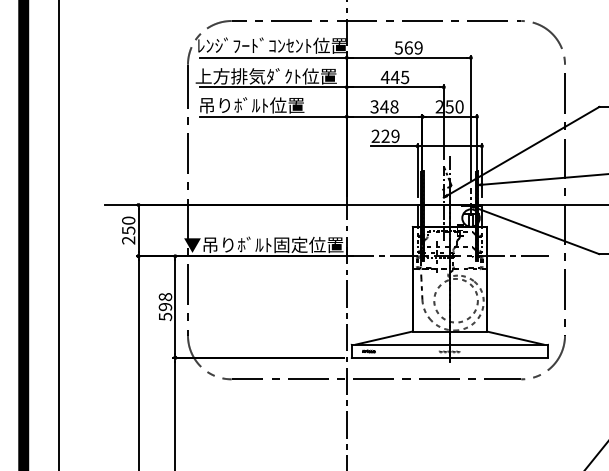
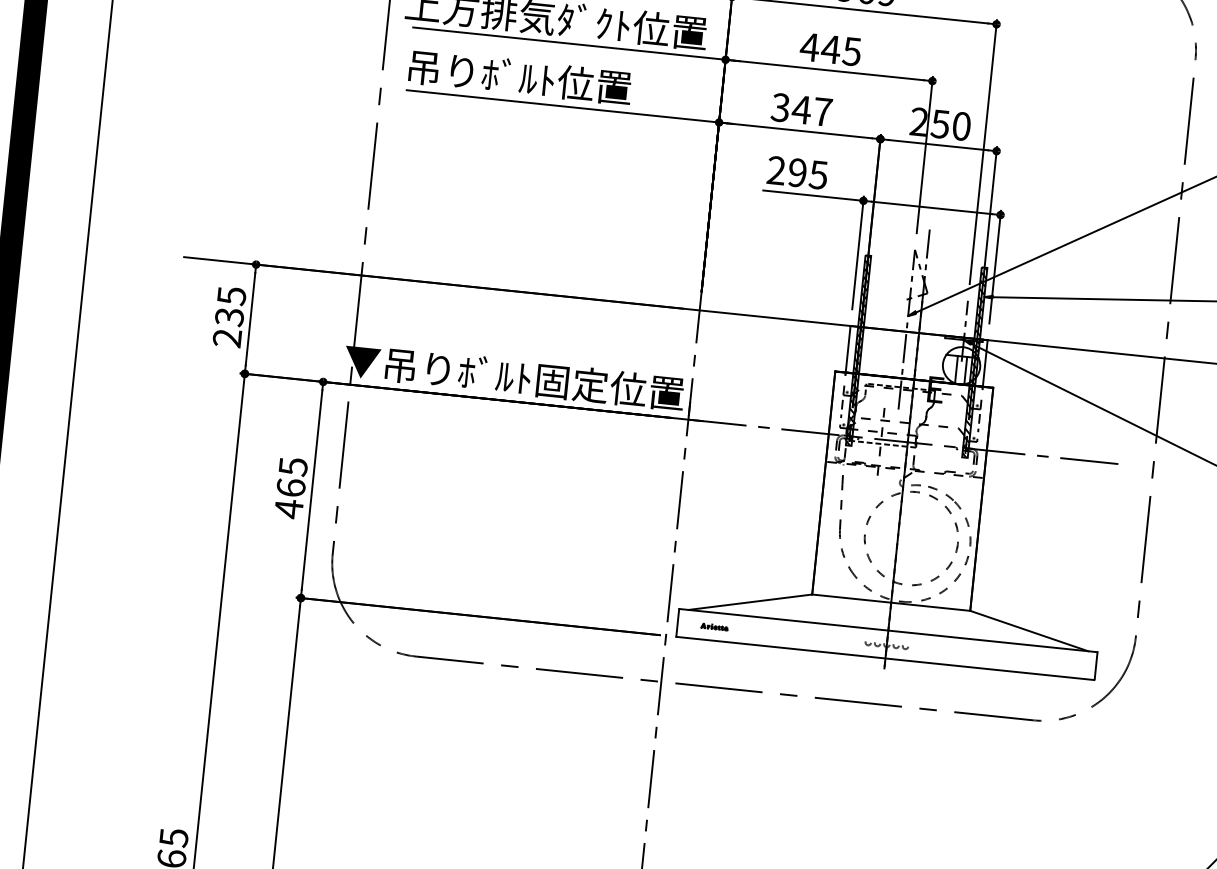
text: (394, 106) -> (823, 111), 348 -> 347
text: (390, 136) -> (807, 174), 229 -> 295
text: (128, 225) -> (230, 306), 250 -> 235
text: (165, 307) -> (291, 488), 598 -> 465

